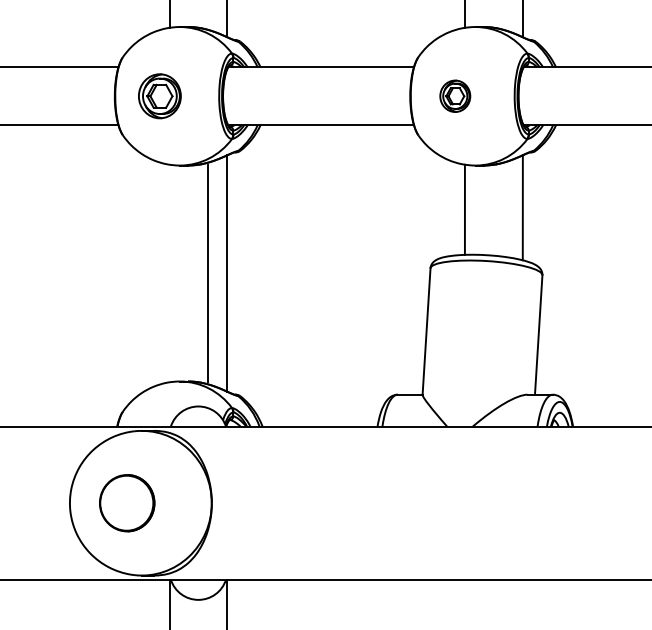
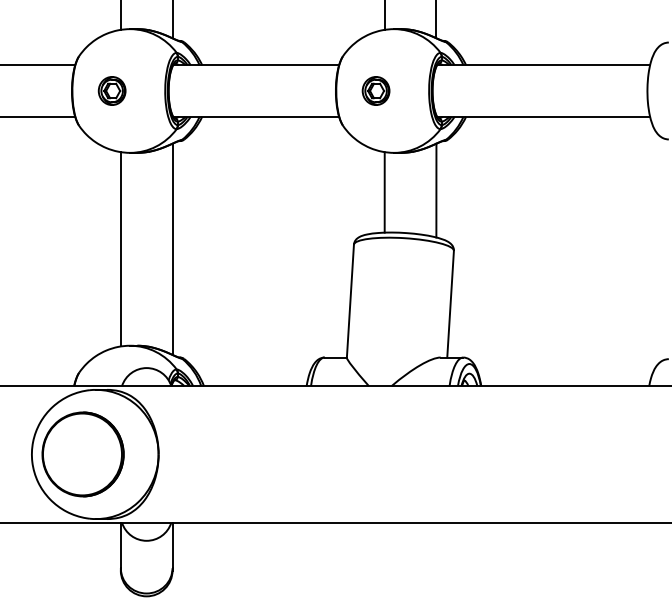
part: (159, 95) -> (111, 90), size x0.71
line: (207, 273) -> (120, 249), moved
part: (126, 503) -> (82, 454), size x1.67

